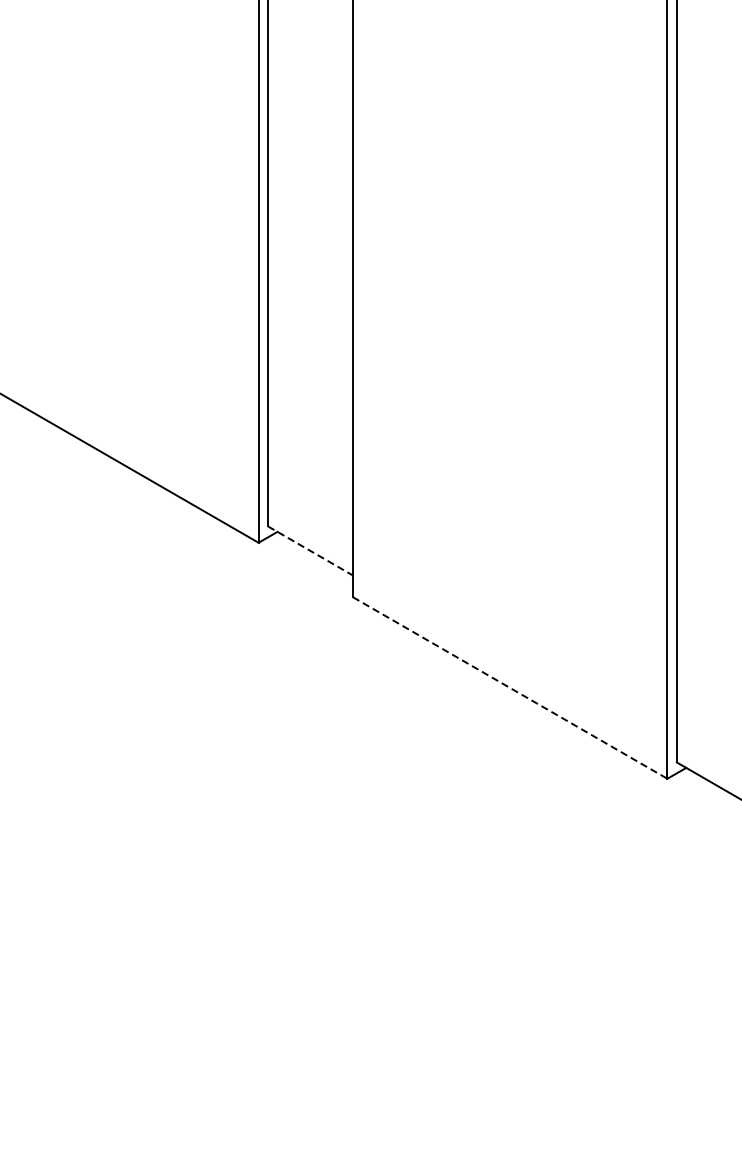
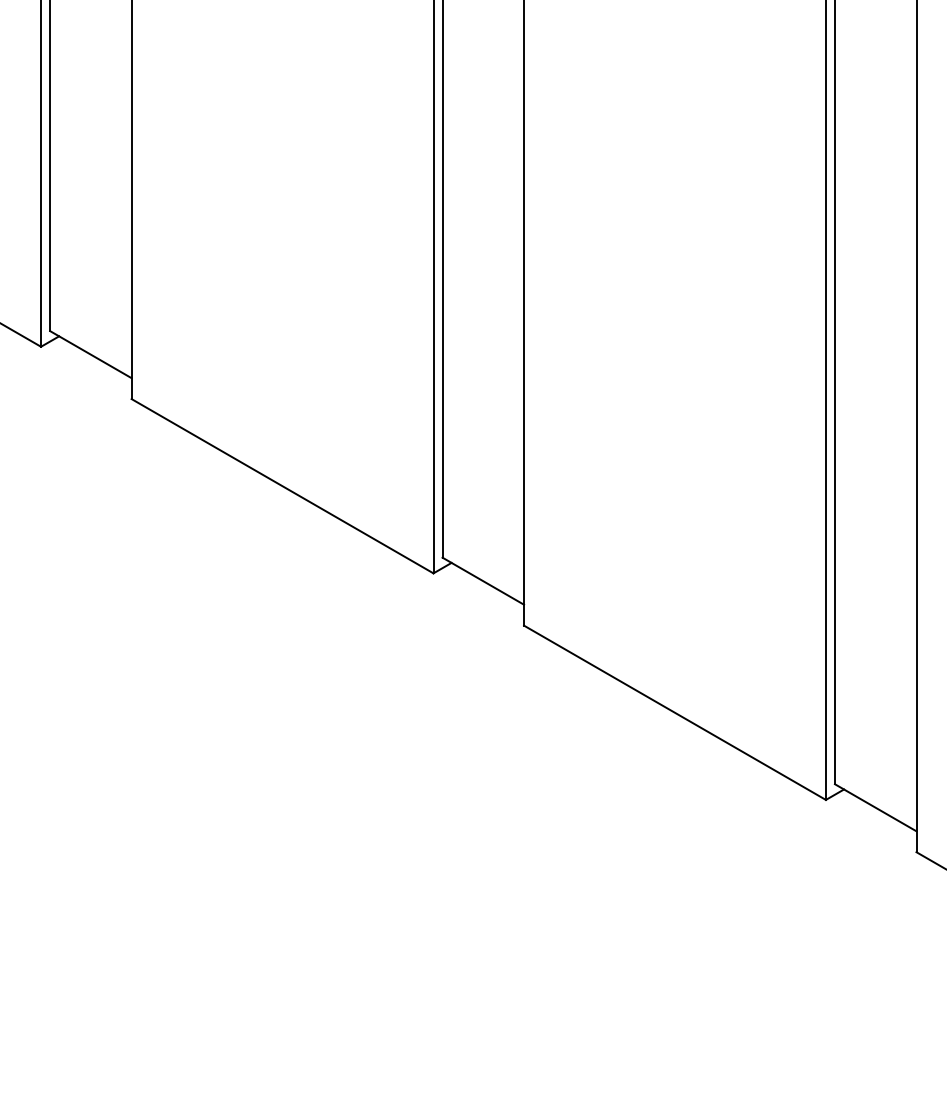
line: (310, 551) -> (483, 581), dashed -> solid
line: (510, 688) -> (675, 713), dashed -> solid

